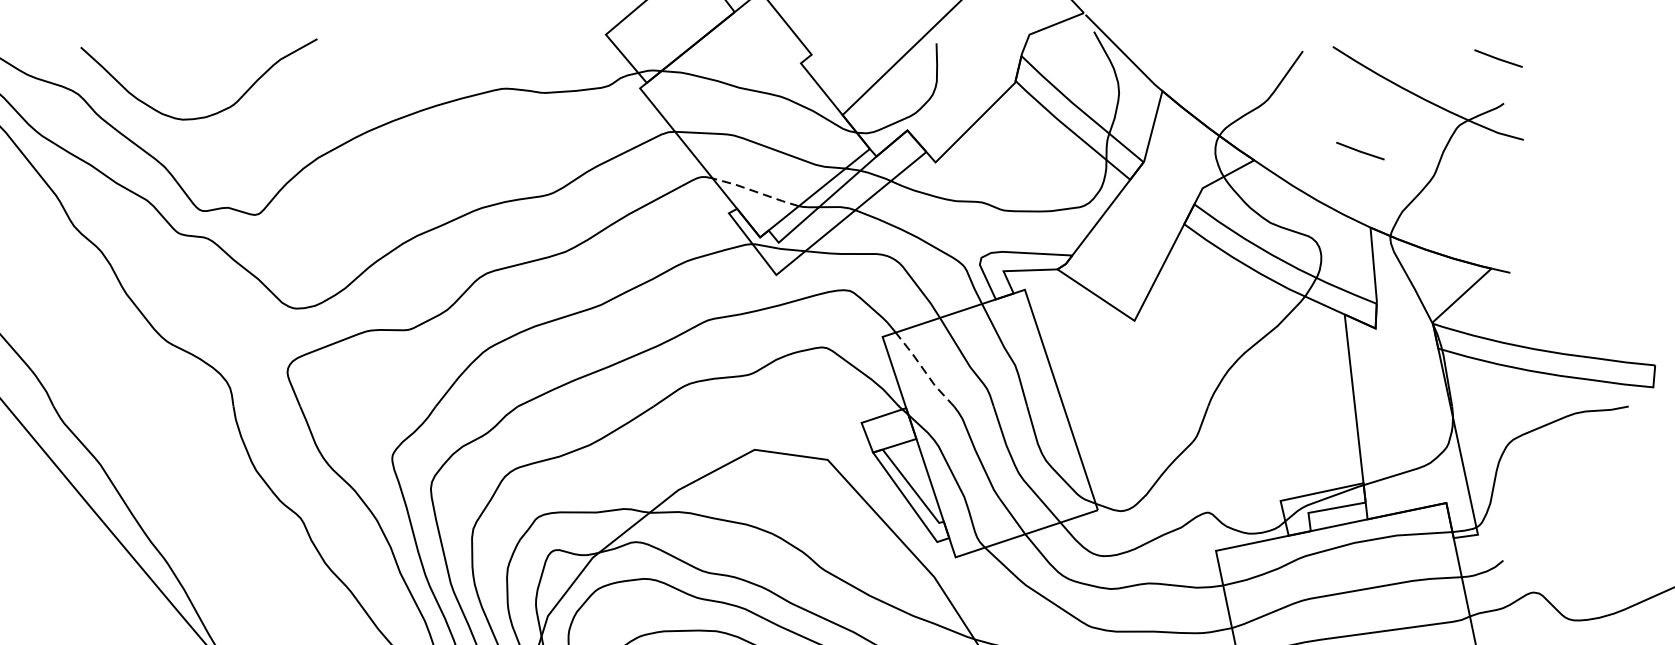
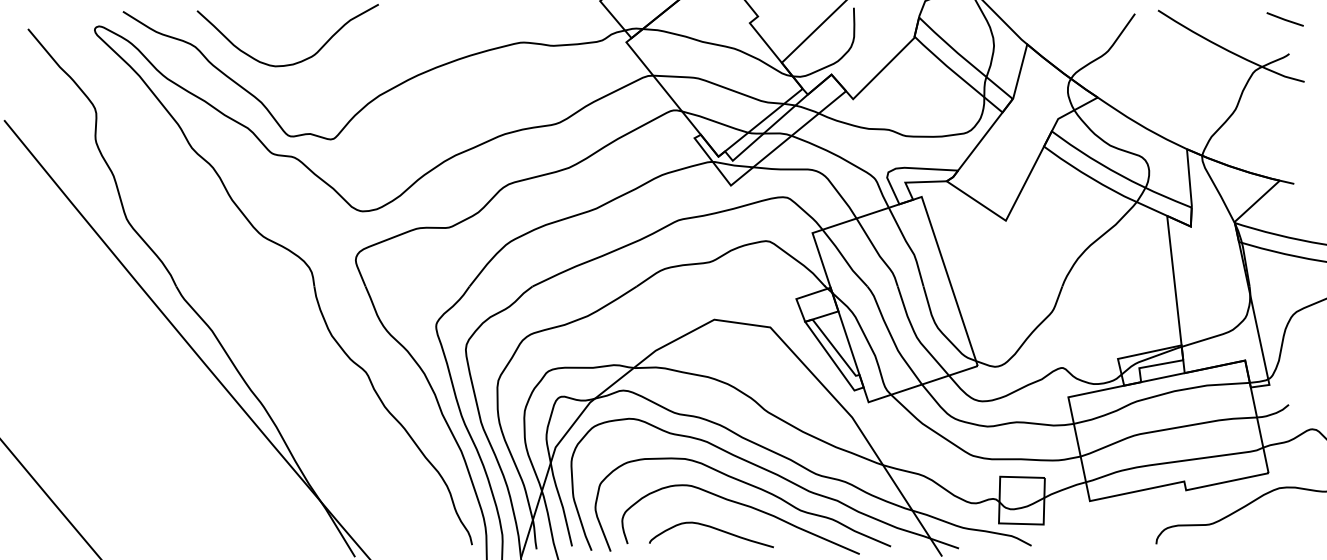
line: (1359, 151) -> (1178, 90), removed
line: (756, 191) -> (715, 121), dashed -> solid
line: (924, 370) -> (844, 258), dashed -> solid

